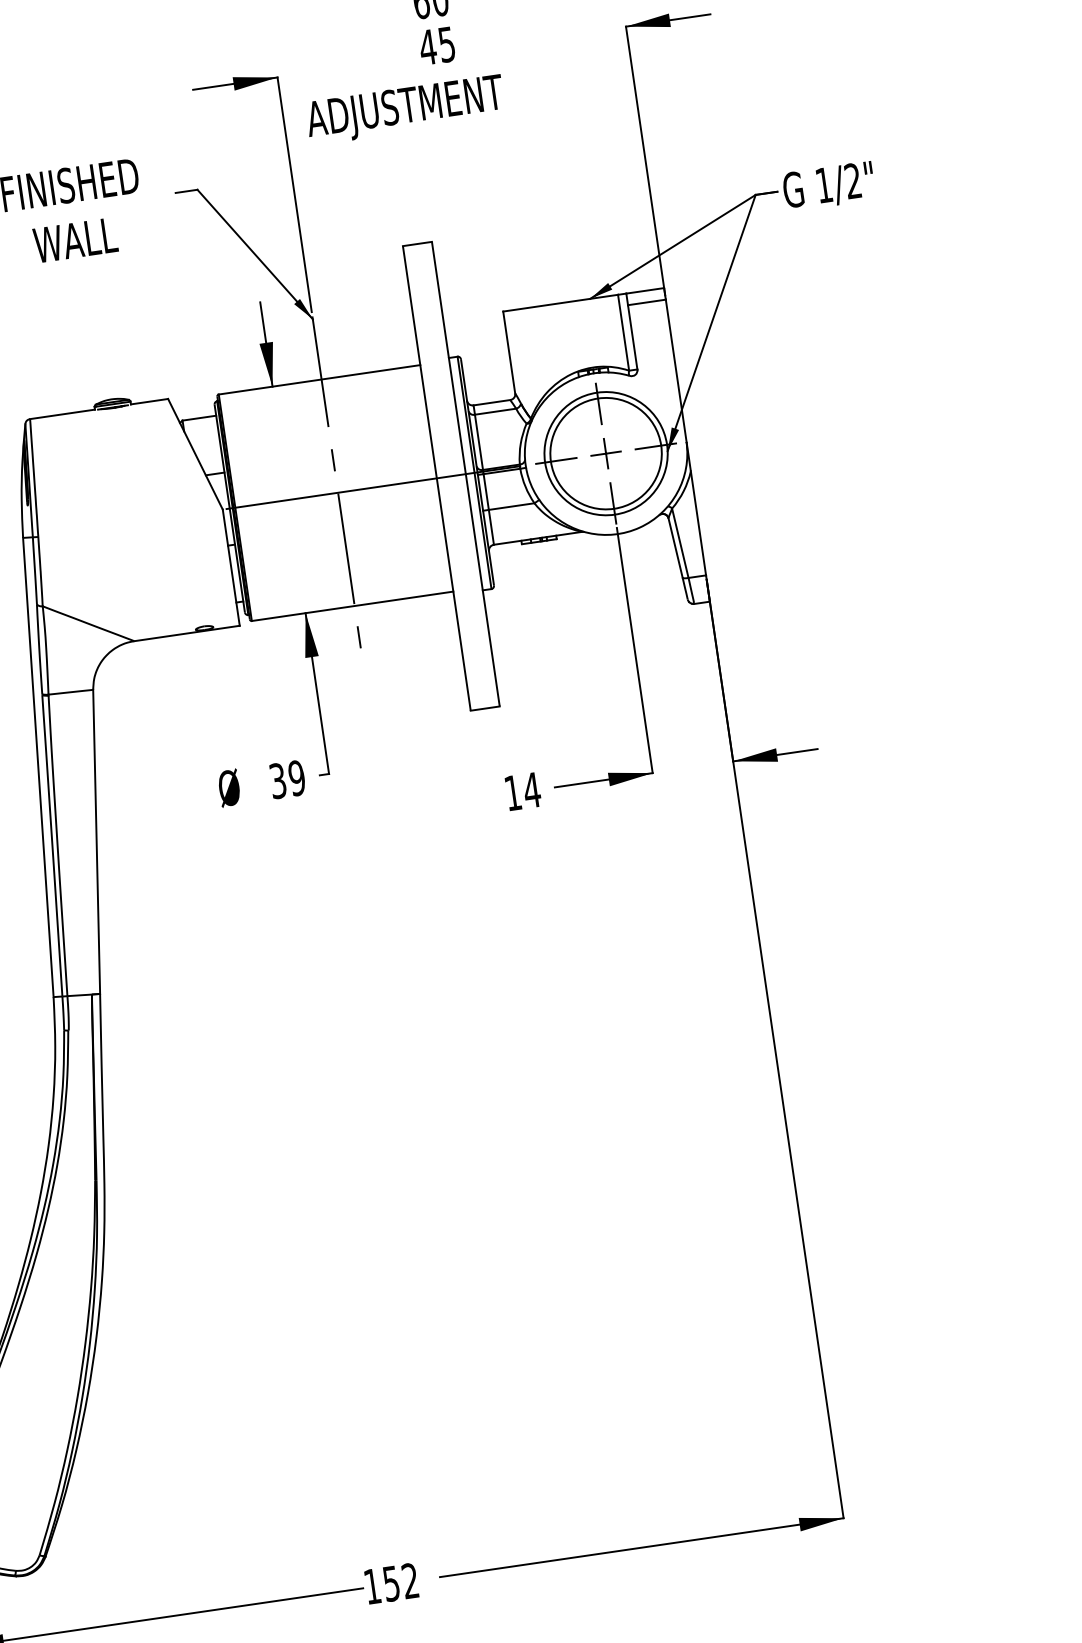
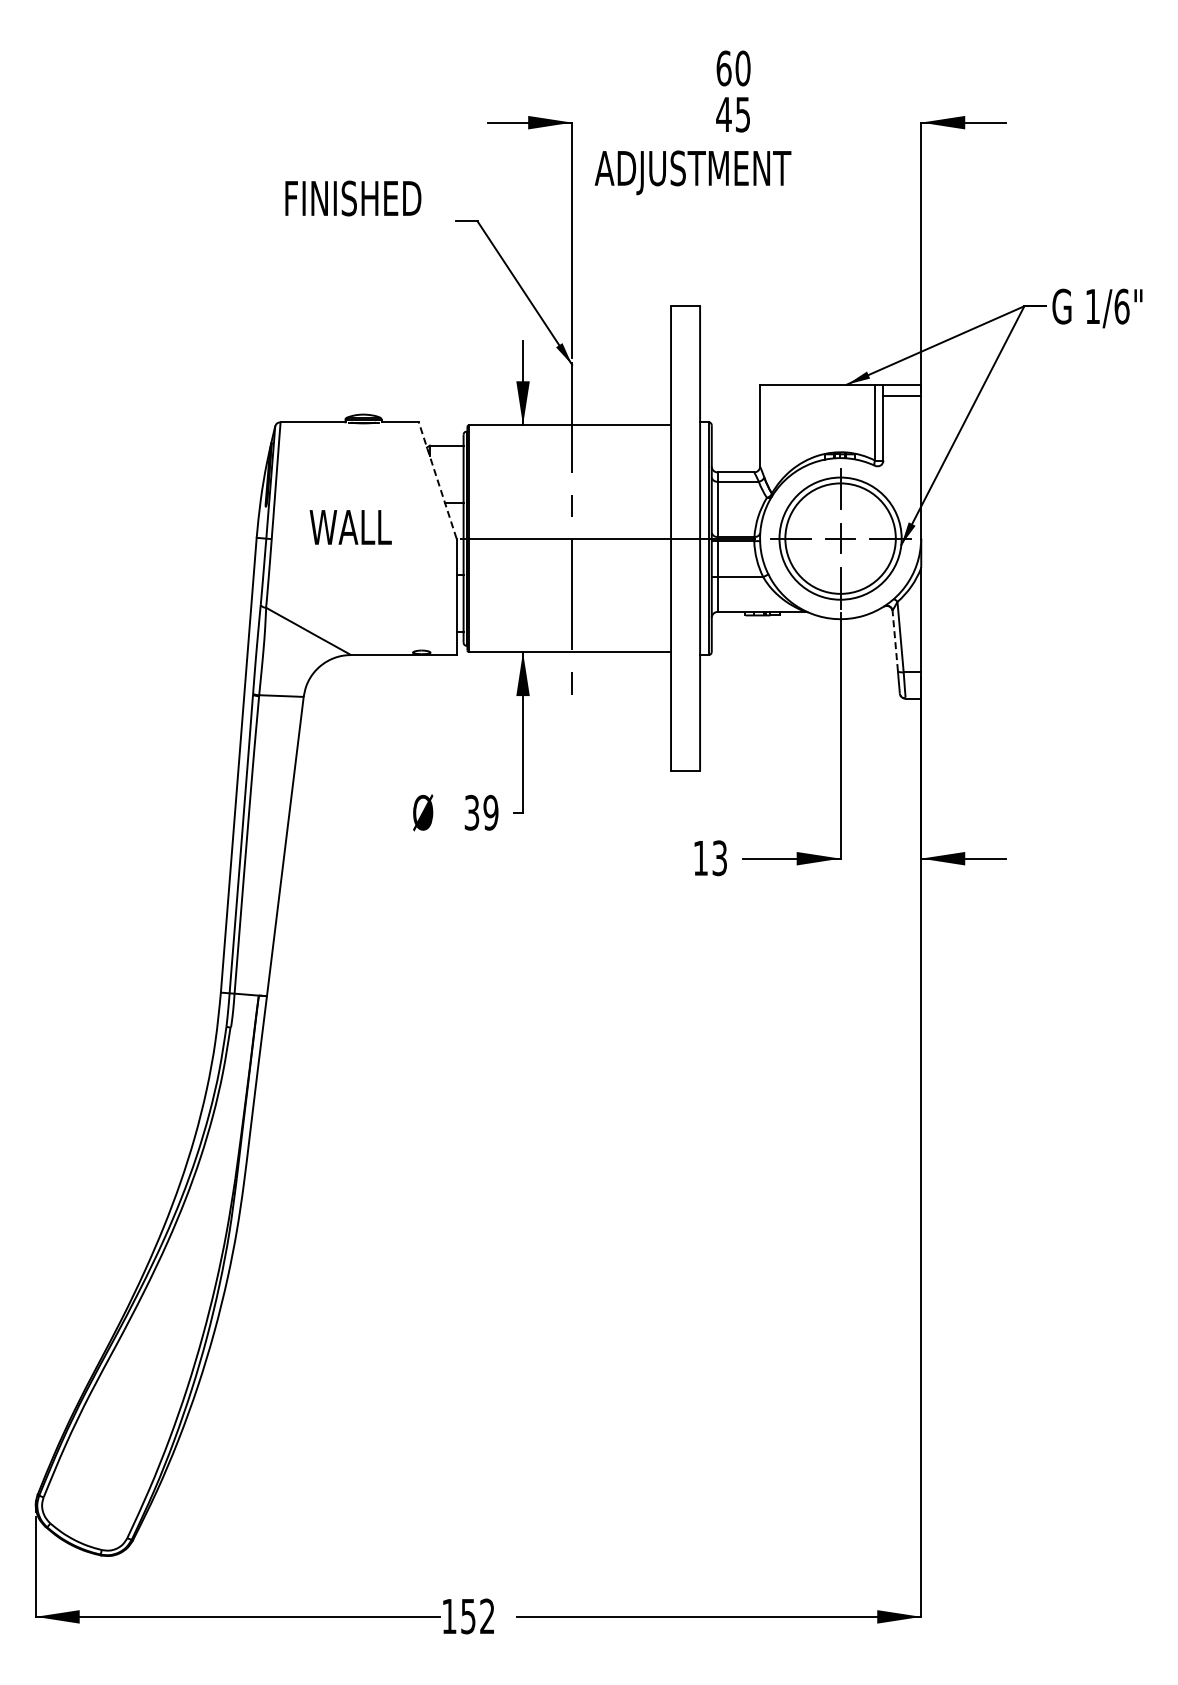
text: (852, 181) -> (1121, 306), 1/2" -> 1/6"
text: (75, 240) -> (350, 527), moved
line: (195, 454) -> (437, 480), solid -> dashed
line: (675, 547) -> (895, 640), solid -> dashed
text: (531, 790) -> (719, 858), 14 -> 13

